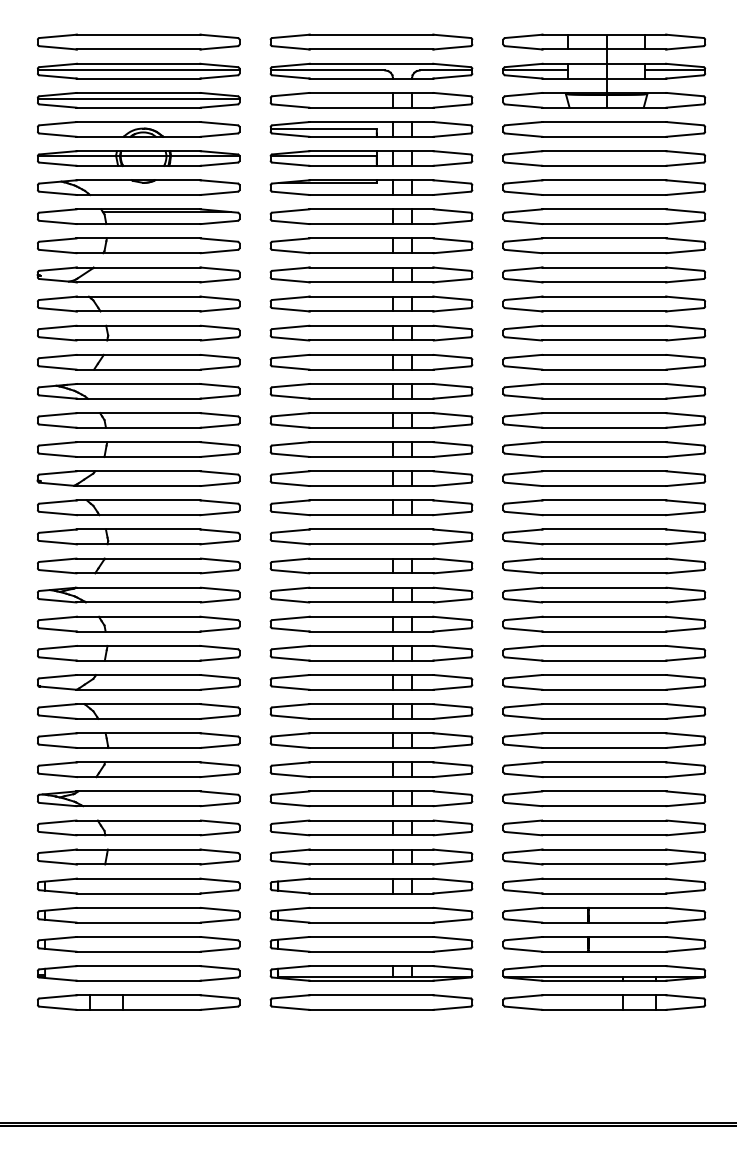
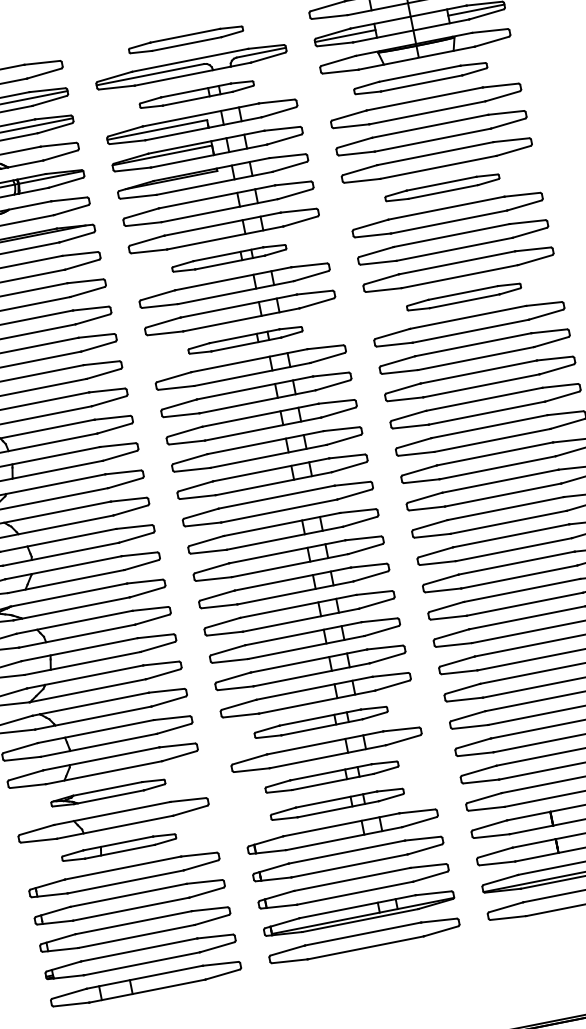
part: (371, 41) -> (185, 39), size x0.6
part: (371, 100) -> (196, 94), size x0.6
part: (604, 129) -> (420, 78), size x0.7
part: (604, 245) -> (442, 187), size x0.6
part: (371, 274) -> (229, 257), size x0.6
part: (371, 362) -> (245, 340), size x0.6
part: (604, 362) -> (464, 297), size x0.6
part: (371, 769) -> (321, 722), size x0.7
part: (138, 798) -> (107, 792), size x0.6
part: (371, 827) -> (331, 776), size x0.7
part: (138, 856) -> (118, 847), size x0.6
part: (371, 856) -> (337, 803), size x0.7

